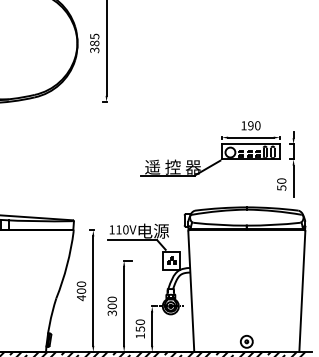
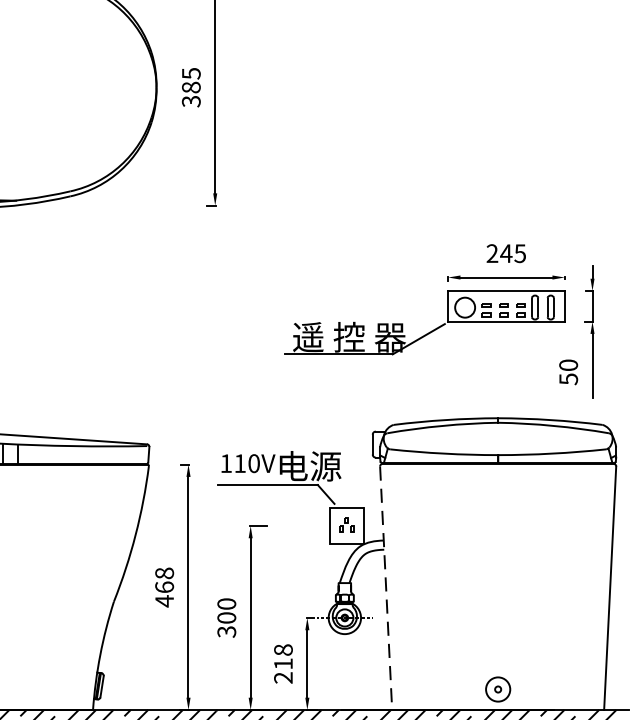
text: (250, 125) -> (505, 253), 190 -> 245
text: (80, 287) -> (162, 579), 400 -> 468
line: (191, 292) -> (386, 589), solid -> dashed
text: (140, 328) -> (283, 662), 150 -> 218

